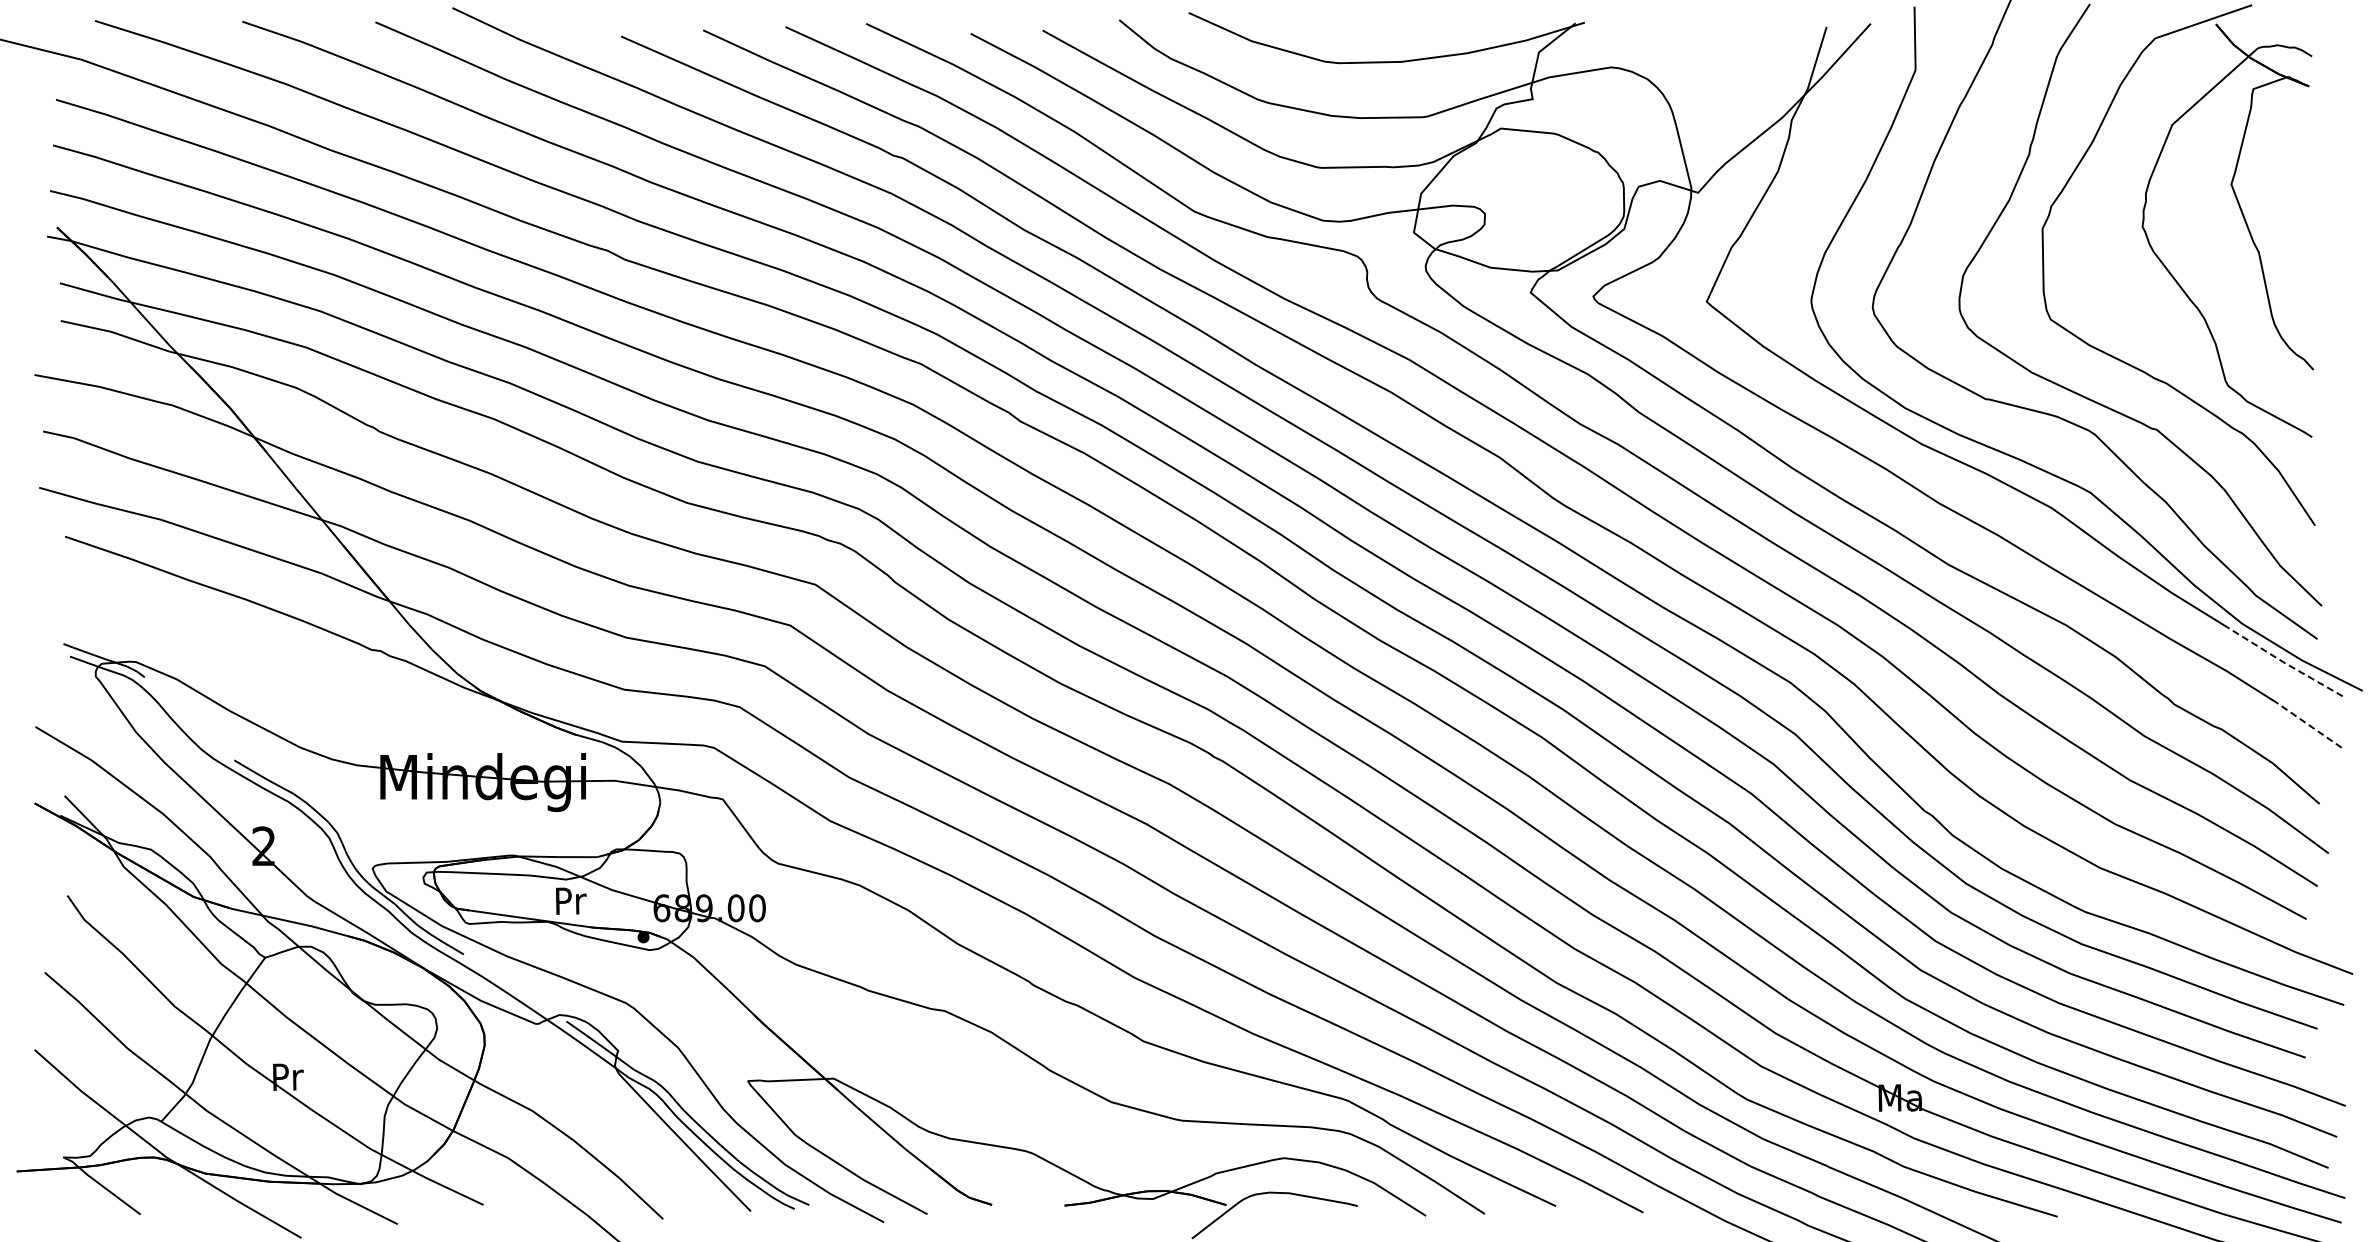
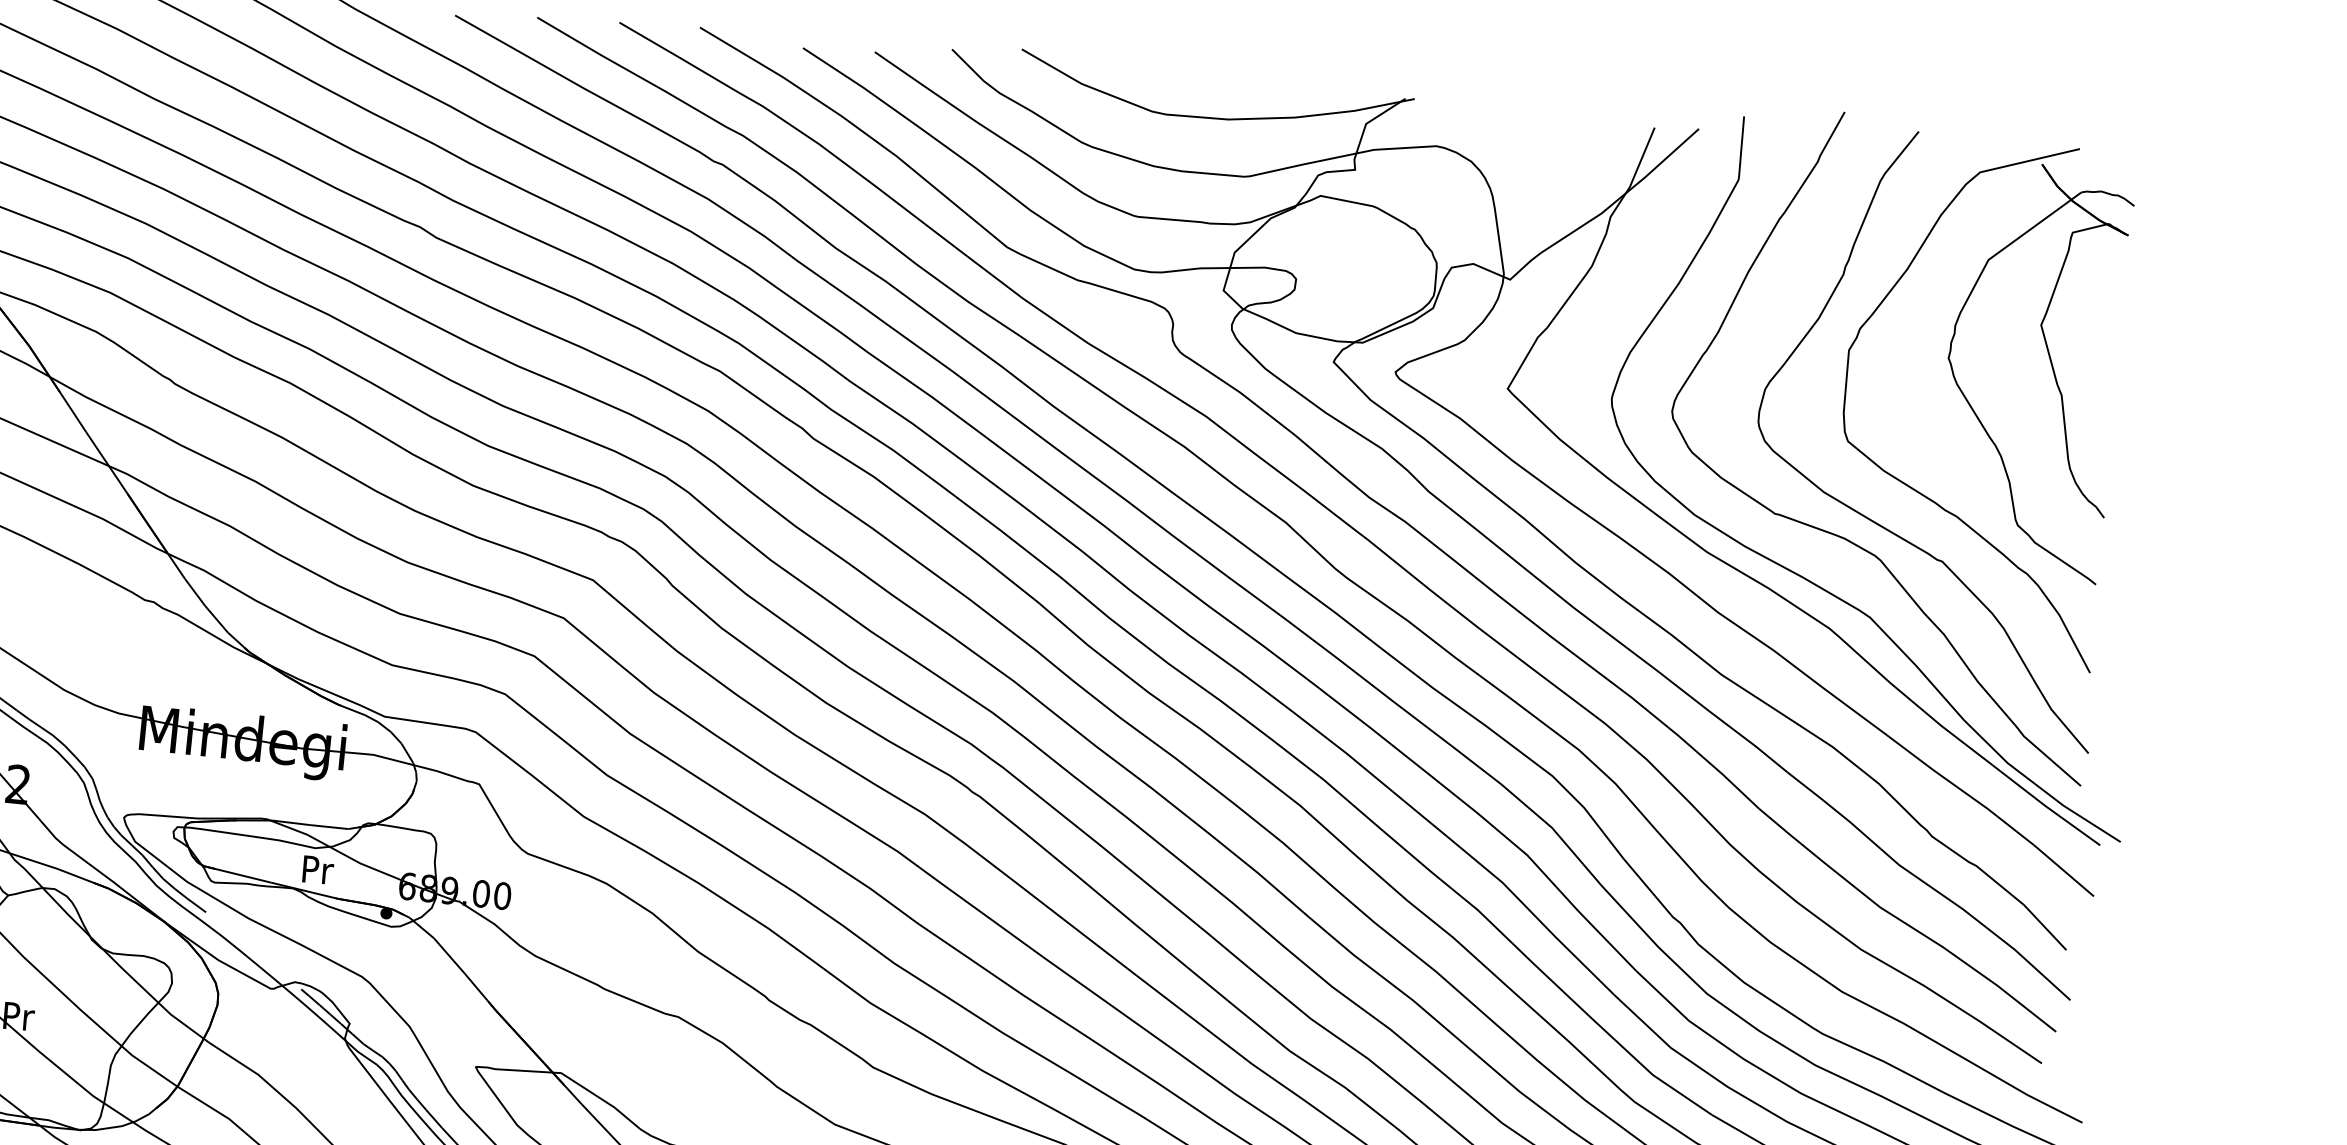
line: (2284, 662) -> (2045, 805), dashed -> solid
line: (2309, 725) -> (2064, 871), dashed -> solid

